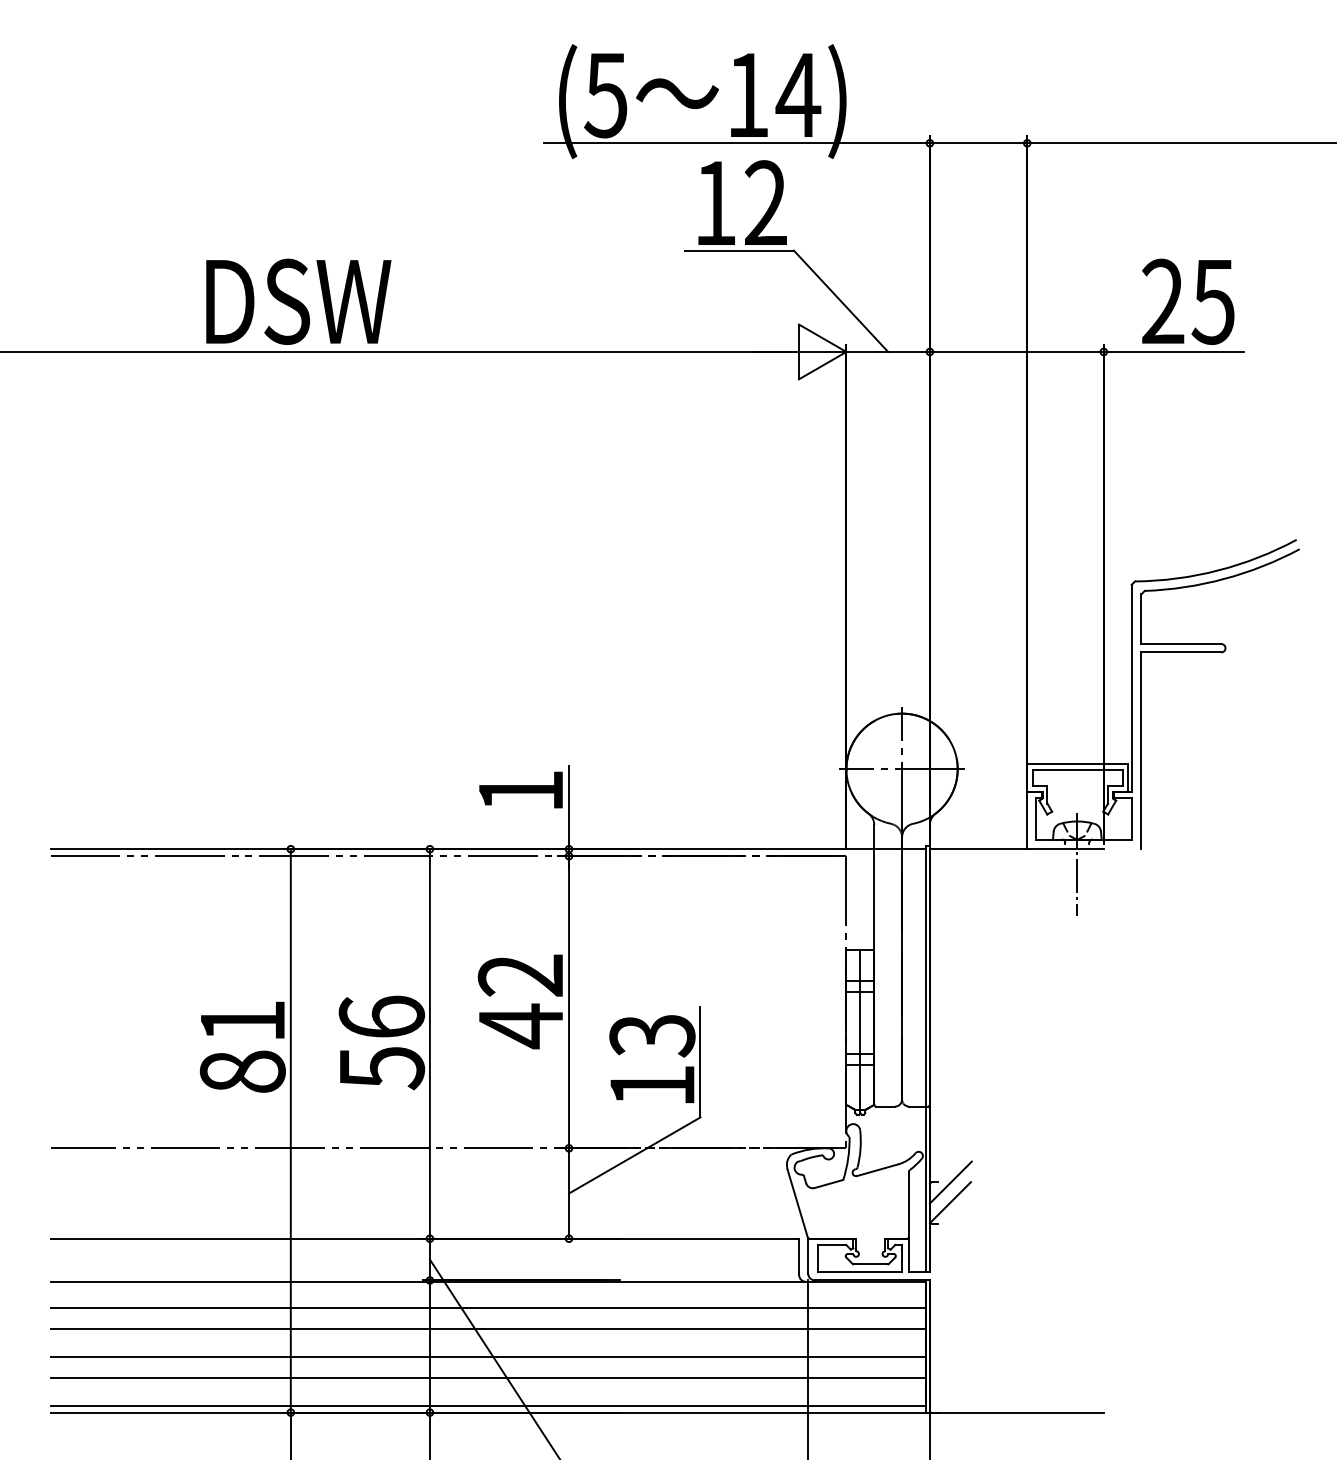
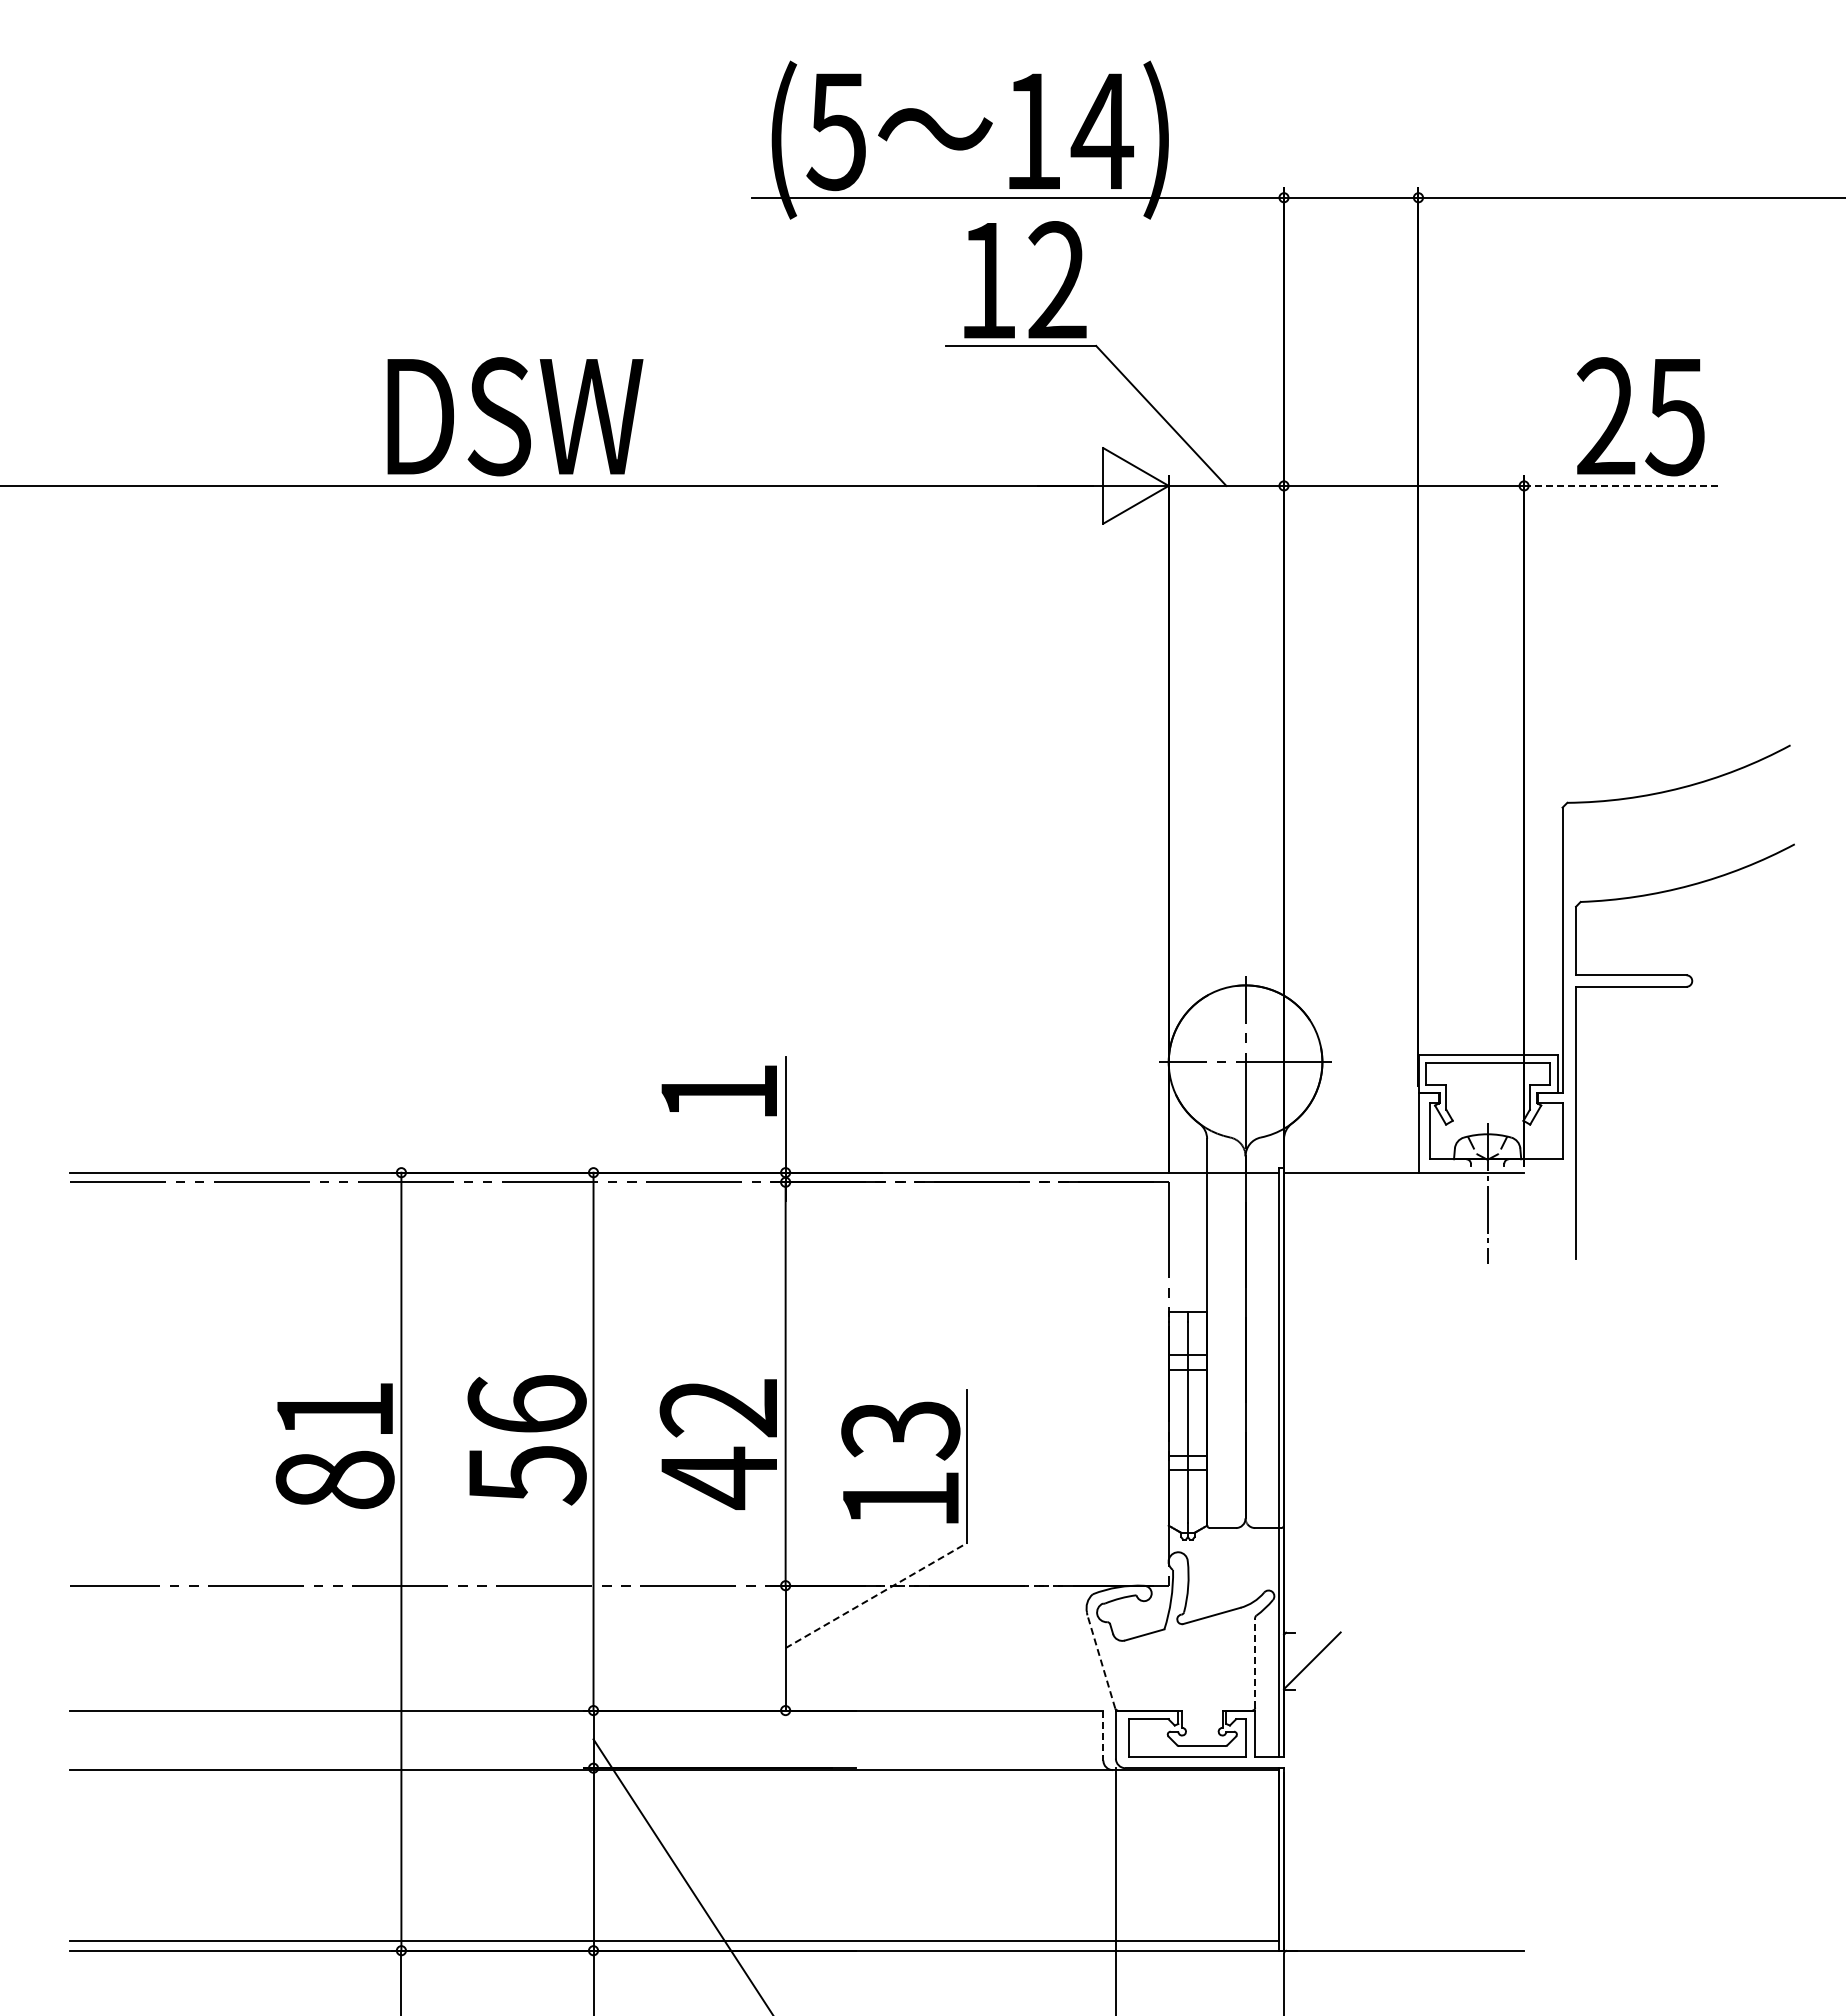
text: (298, 301) -> (515, 416), moved
line: (1174, 351) -> (1621, 485), solid -> dashed
part: (1219, 652) -> (1684, 987), moved
text: (519, 1001) -> (717, 1444), moved
line: (634, 1155) -> (876, 1595), solid -> dashed
line: (950, 1182) -> (1312, 1632), removed
line: (797, 1203) -> (1101, 1661), solid -> dashed
line: (909, 1203) -> (1255, 1662), solid -> dashed
line: (799, 1256) -> (1103, 1735), solid -> dashed
line: (488, 1308) -> (674, 1806), removed
line: (488, 1329) -> (674, 1835), removed
line: (488, 1356) -> (674, 1873), removed
line: (488, 1377) -> (674, 1902), removed

